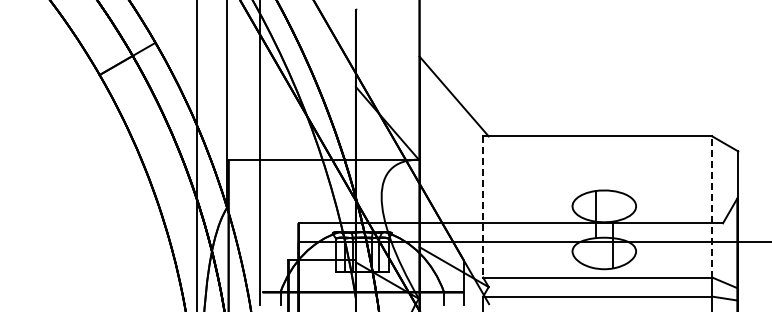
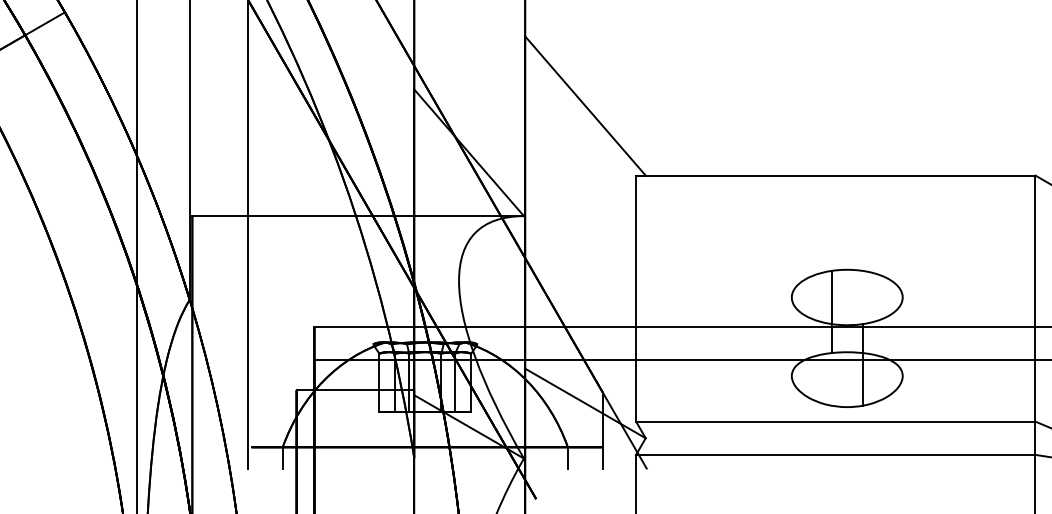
line: (483, 206) -> (636, 297), dashed -> solid
line: (712, 206) -> (1035, 297), dashed -> solid

